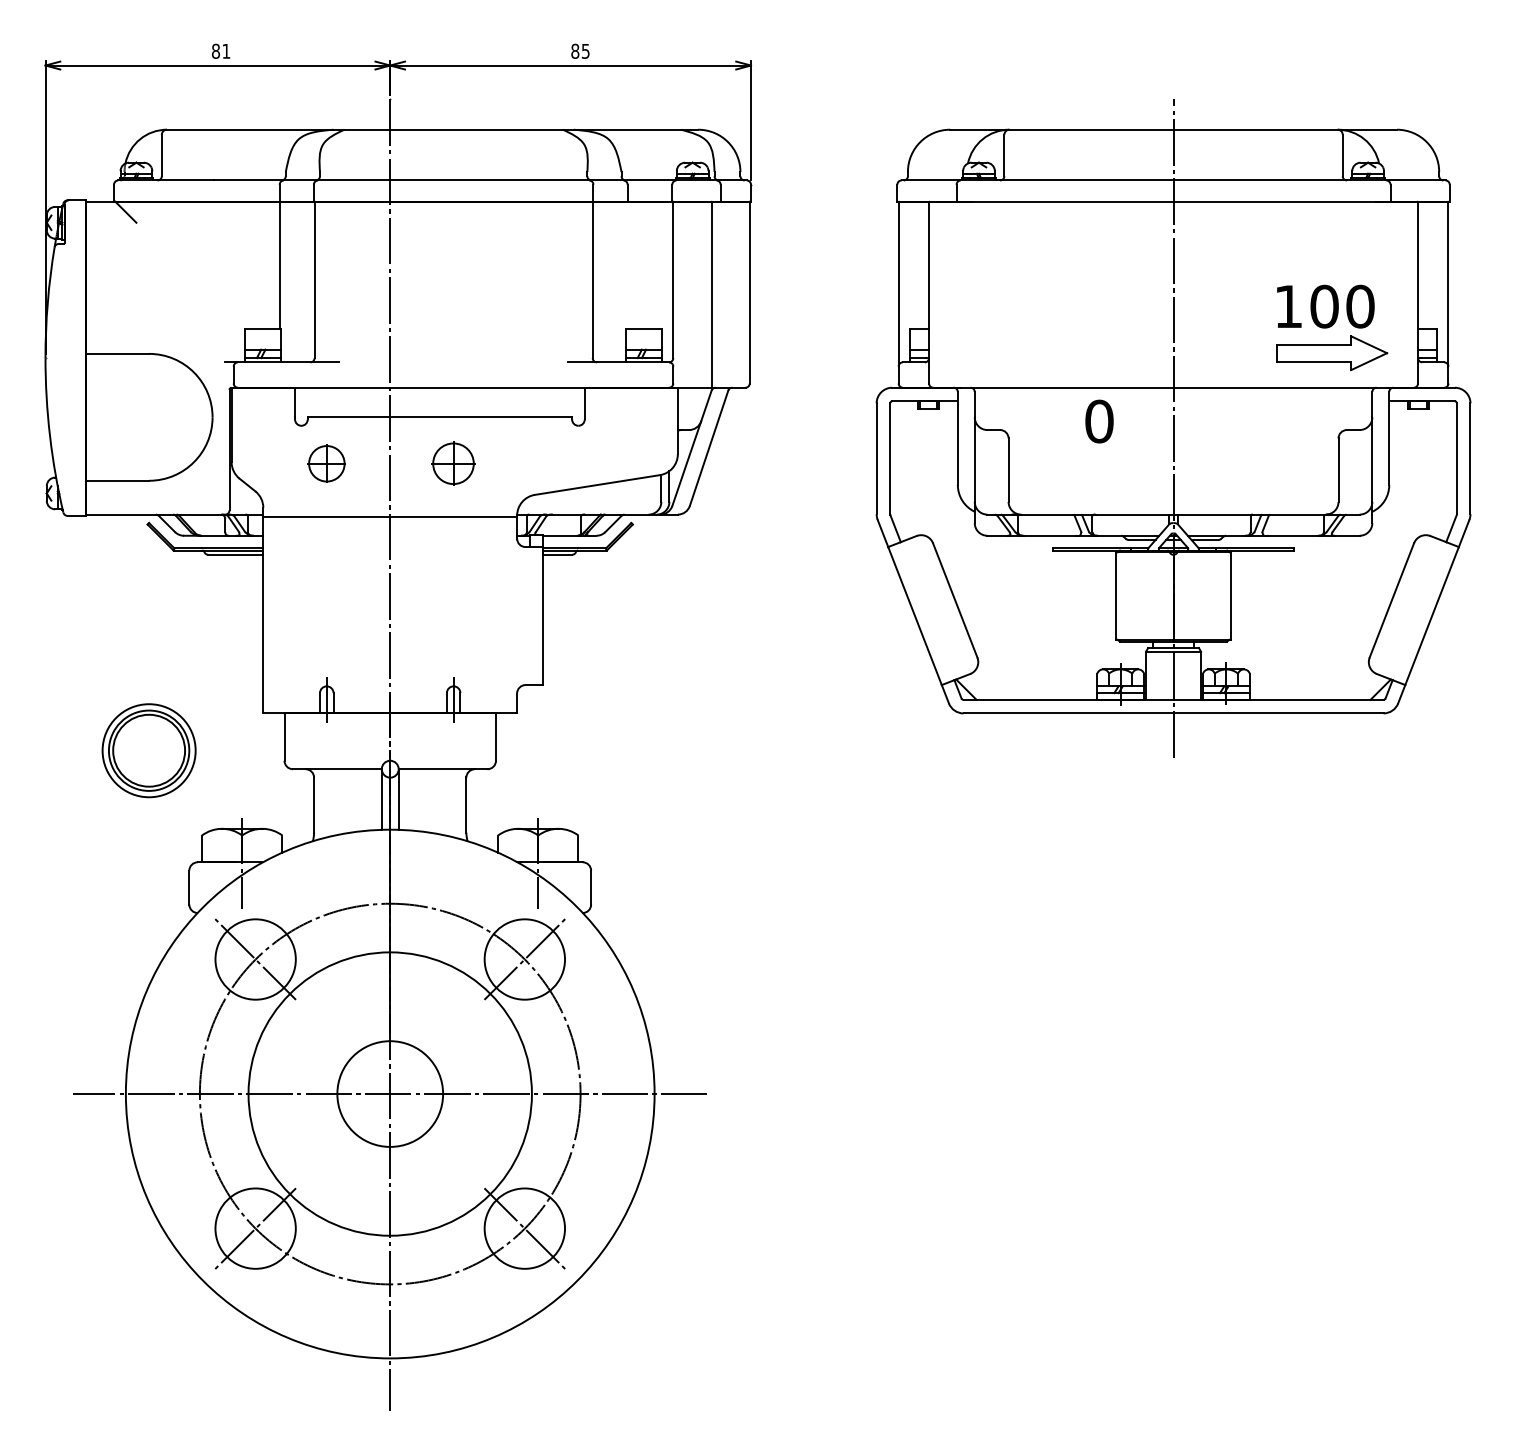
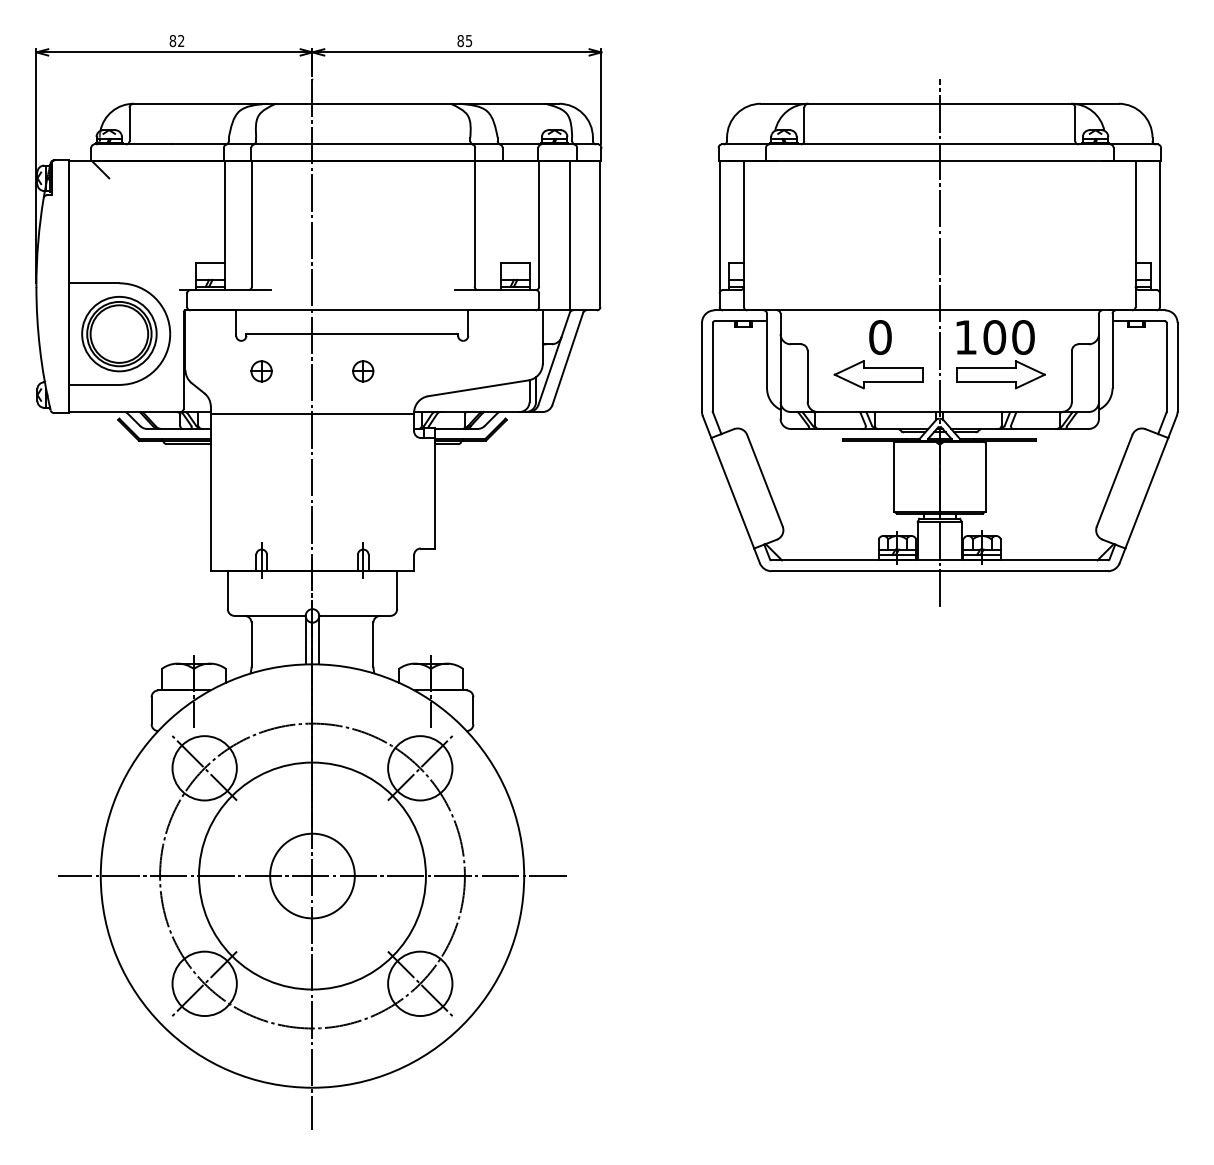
text: (226, 50) -> (181, 40), 81 -> 82
part: (1331, 327) -> (1000, 354), moved
part: (326, 464) -> (261, 371), size x0.71
part: (453, 464) -> (363, 371), size x0.62
part: (1097, 467) -> (878, 374), added
part: (149, 751) -> (119, 334), moved

